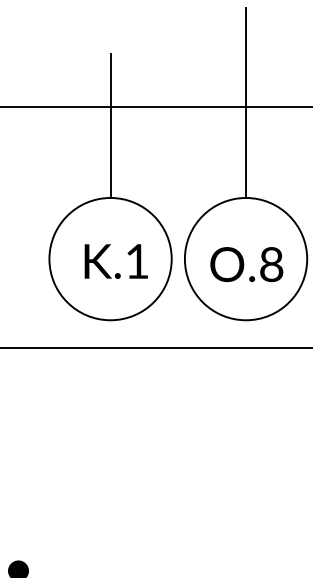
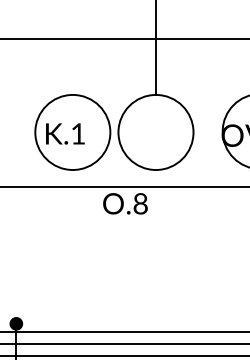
line: (109, 125) -> (72, 50), removed
text: (116, 260) -> (65, 133), moved
text: (246, 264) -> (125, 203), moved

